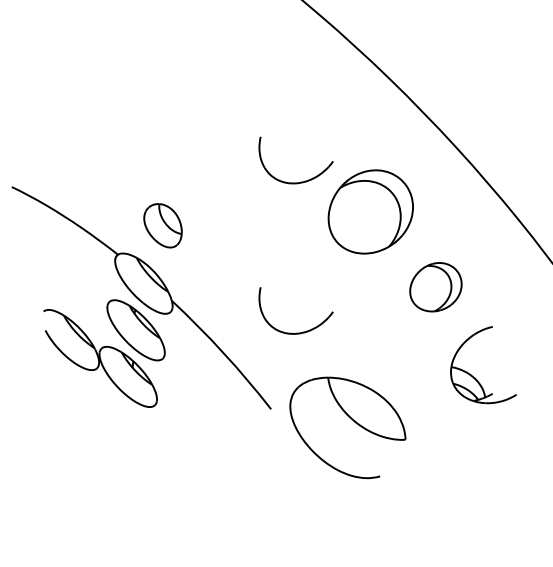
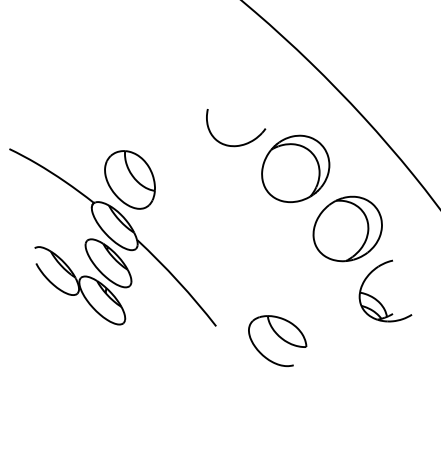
part: (162, 225) -> (129, 179), size x1.67
part: (435, 286) -> (347, 228), size x1.67
part: (300, 331) -> (239, 264), removed
part: (347, 427) -> (277, 340), size x0.62

